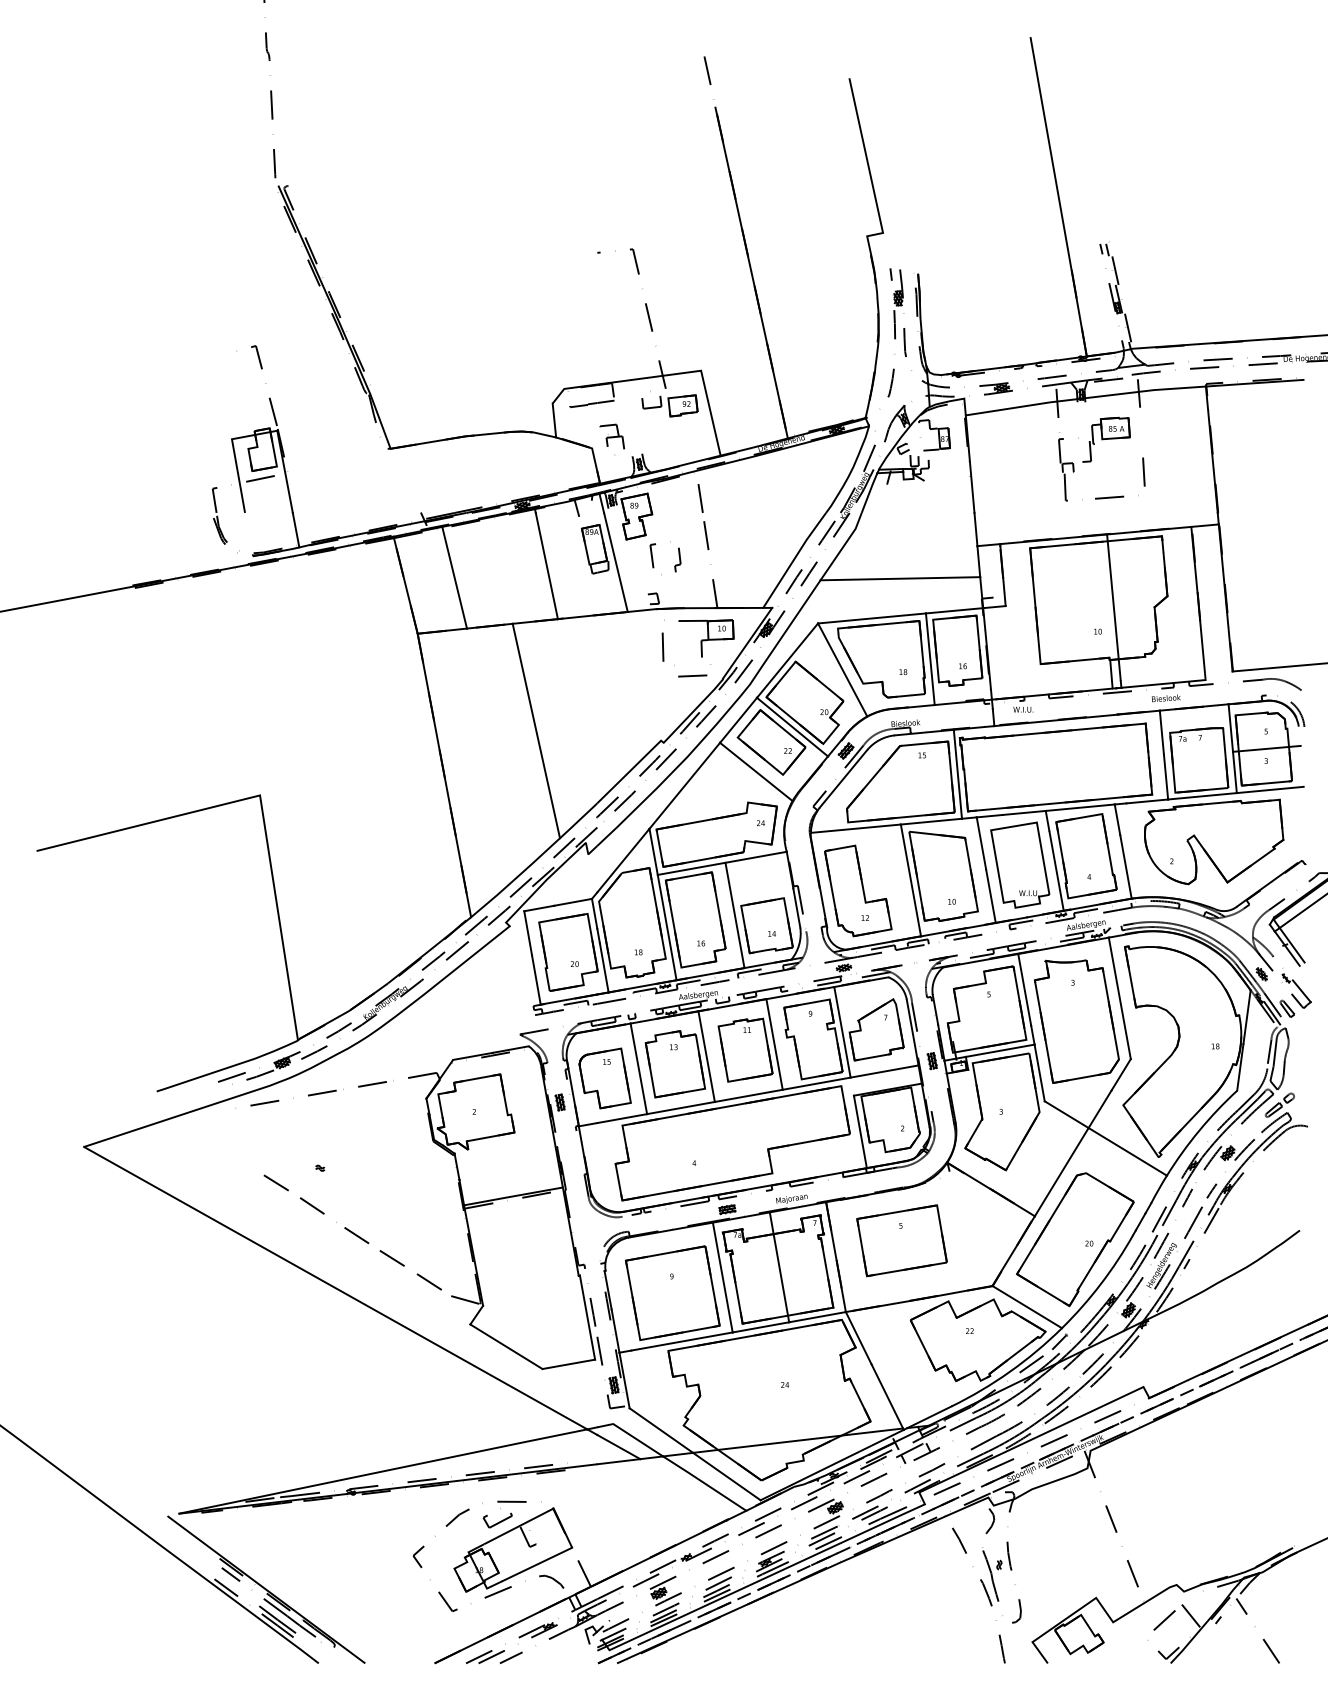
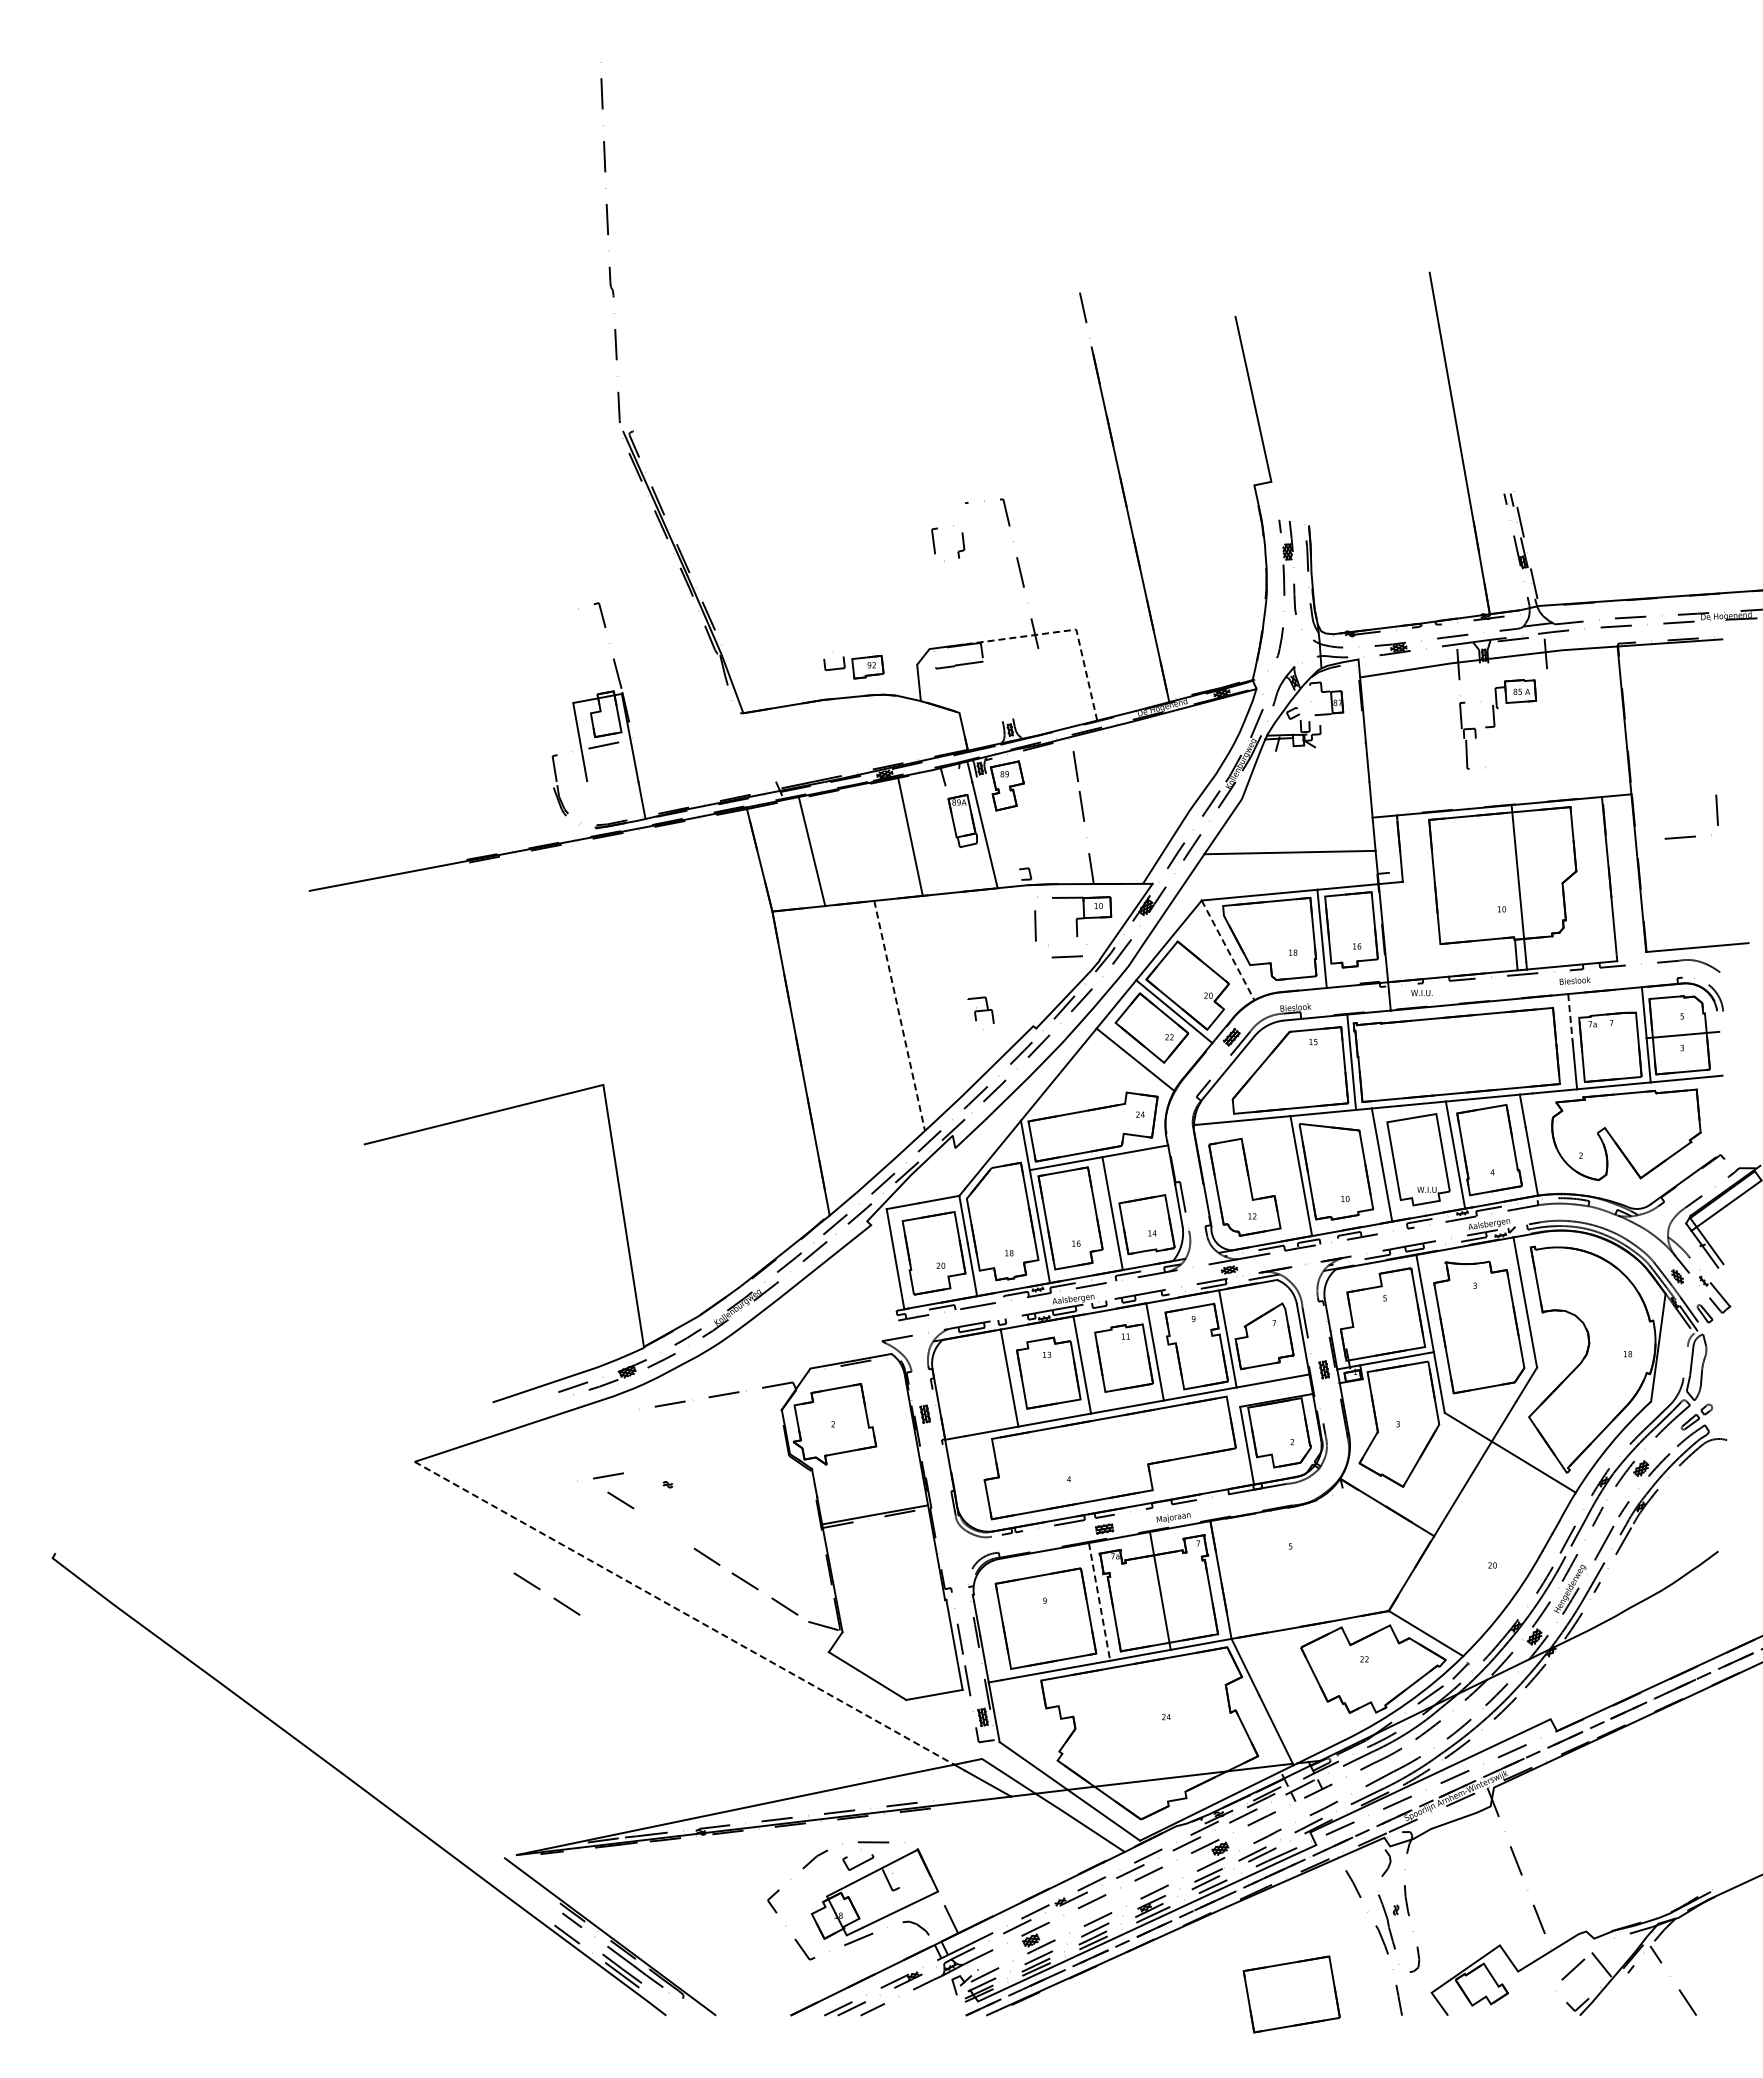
line: (692, 371) -> (1067, 630), solid -> dashed
part: (669, 404) -> (853, 665), moved
part: (611, 438) -> (980, 1012), moved
line: (1120, 495) -> (1691, 835), moved
part: (674, 565) -> (957, 551), moved
line: (843, 670) -> (1228, 950), solid -> dashed
line: (536, 730) -> (899, 1015), solid -> dashed
line: (1161, 732) -> (1570, 1017), solid -> dashed
line: (1269, 1051) -> (1685, 1359), removed
part: (605, 1078) -> (973, 1388), removed
line: (257, 1103) -> (600, 1476), moved
line: (317, 1210) -> (665, 1529), removed
part: (1075, 1239) -> (1477, 1561), removed
part: (901, 1240) -> (1291, 1994), moved
part: (201, 1265) -> (540, 1589), added
line: (722, 1277) -> (1099, 1601), solid -> dashed
line: (335, 1288) -> (684, 1613), solid -> dashed

